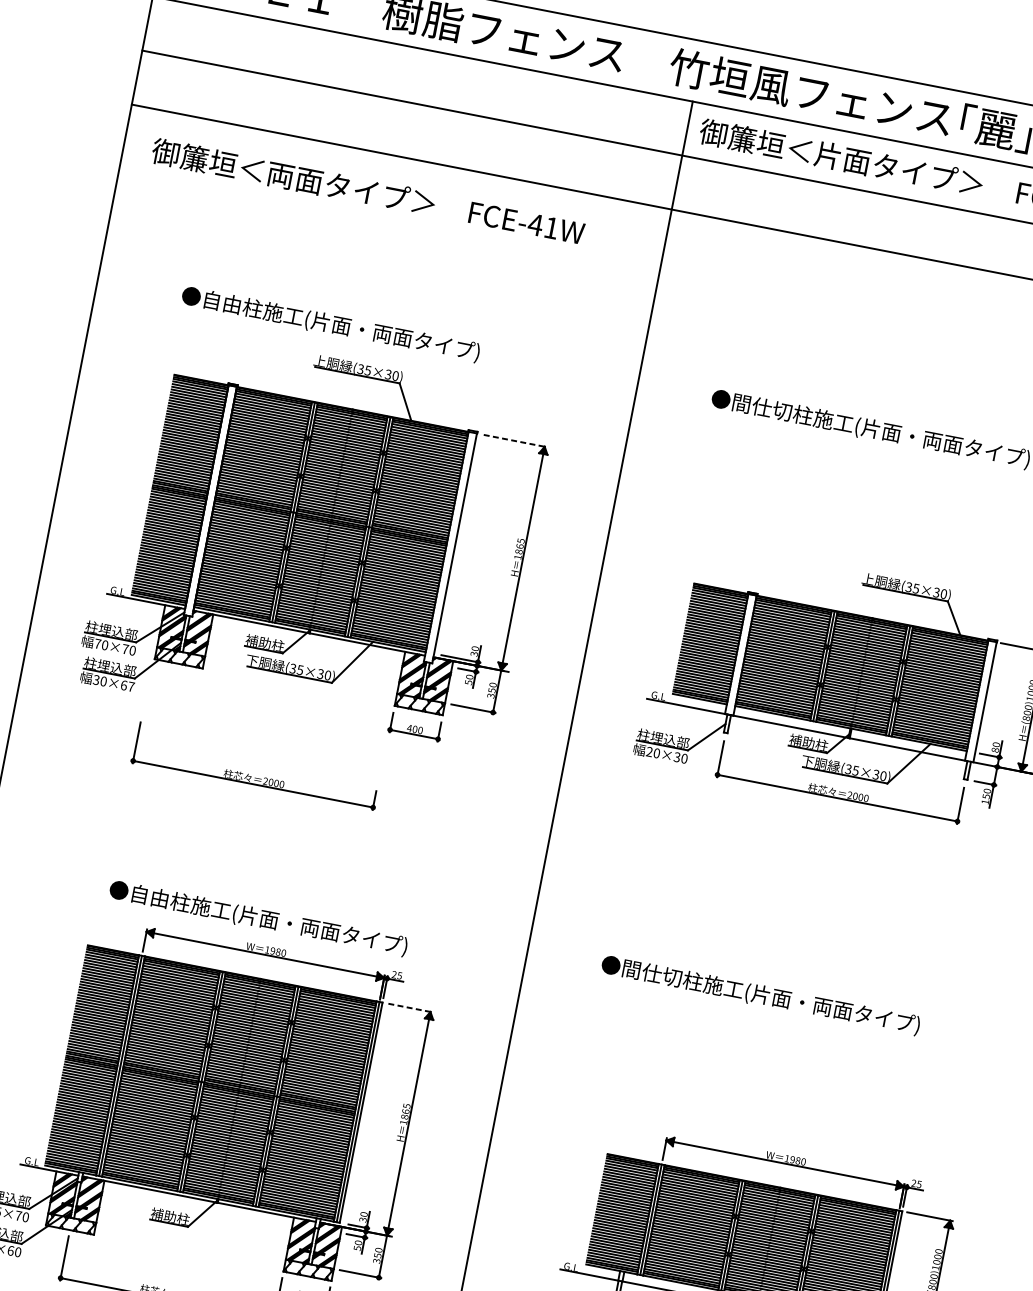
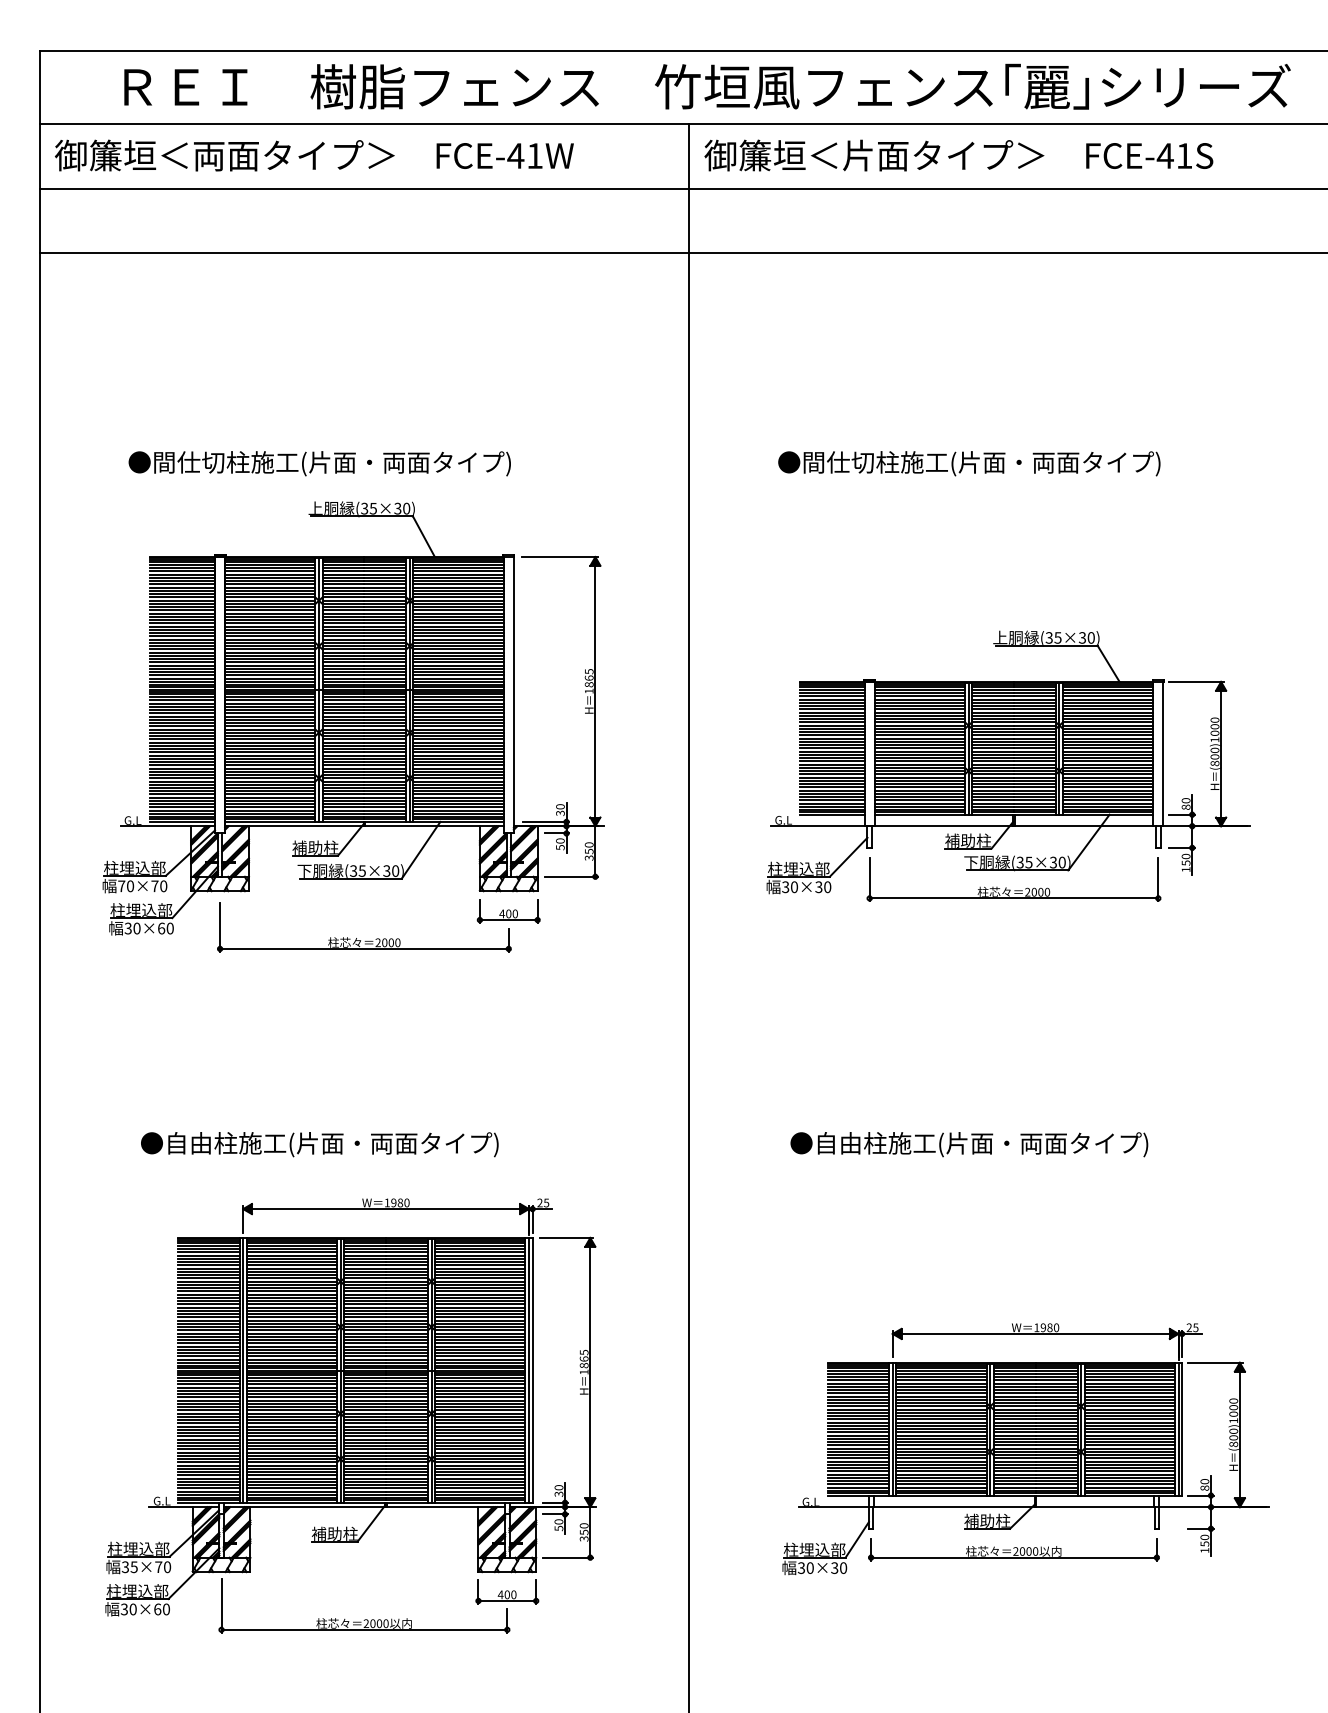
text: (368, 192) -> (314, 155), moved
text: (330, 324) -> (319, 463), ●自由柱施工(片面・両面タイプ) -> ●間仕切柱施工(片面・両面タイプ)
line: (515, 441) -> (560, 557), dashed -> solid
text: (130, 686) -> (169, 928), 30×67 -> 30×60
text: (649, 752) -> (785, 887), 20×30 -> 30×30
part: (248, 774) -> (356, 938), moved
text: (258, 918) -> (319, 1144), moved
text: (760, 995) -> (969, 1144), ●間仕切柱施工(片面・両面タイプ) -> ●自由柱施工(片面・両面タイプ)
line: (410, 1007) -> (566, 1237), dashed -> solid

